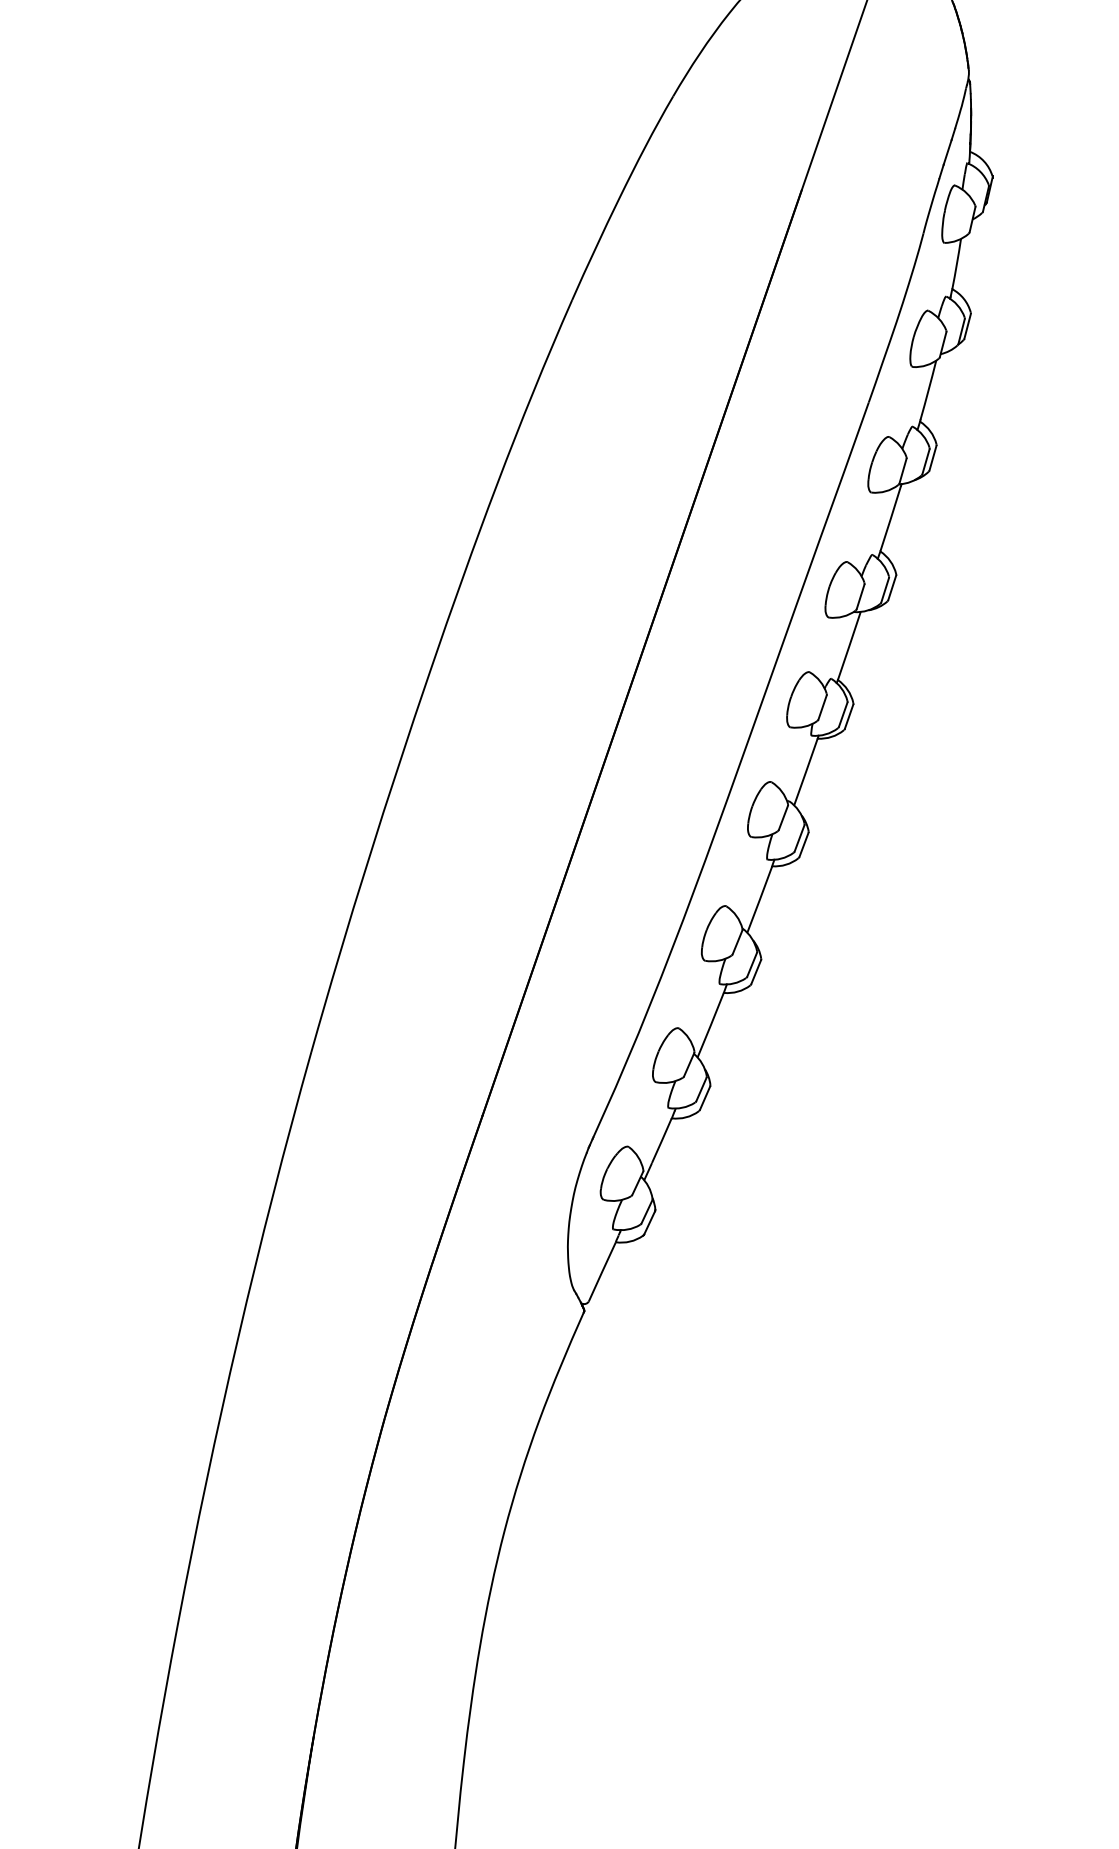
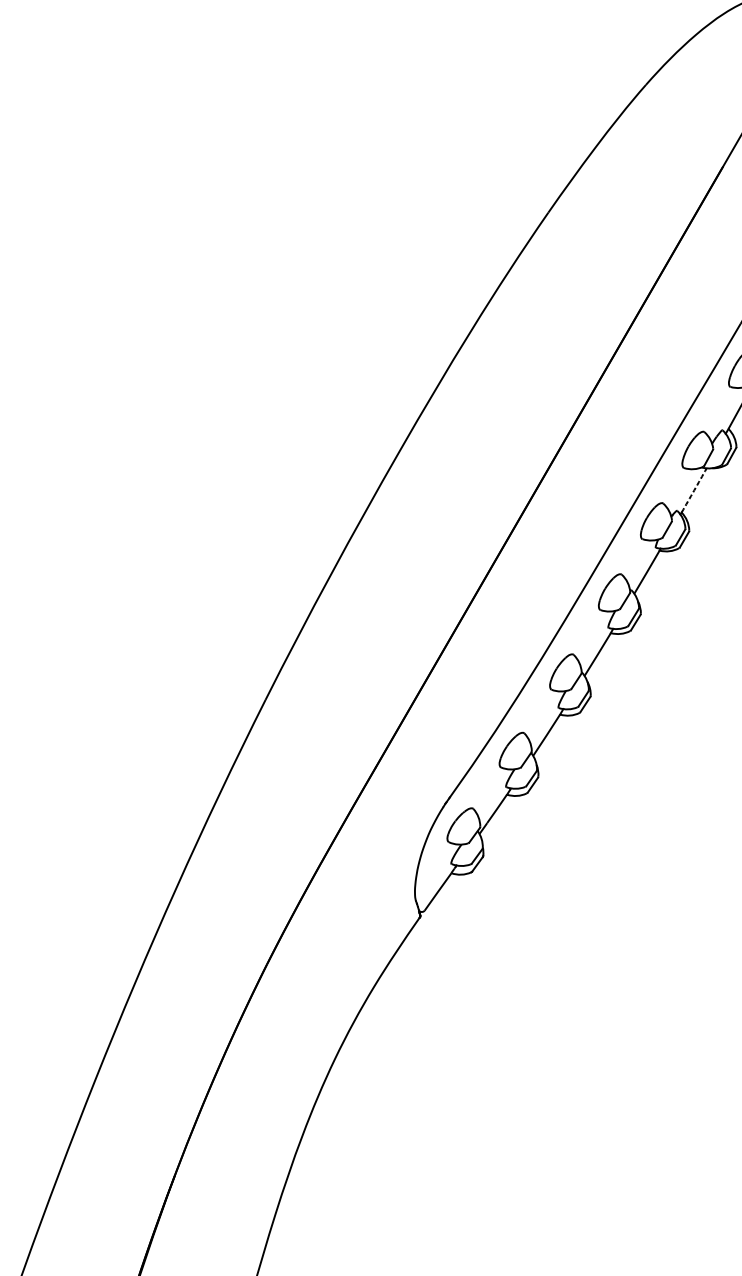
arc: (849, 645) -> (694, 490), solid -> dashed

